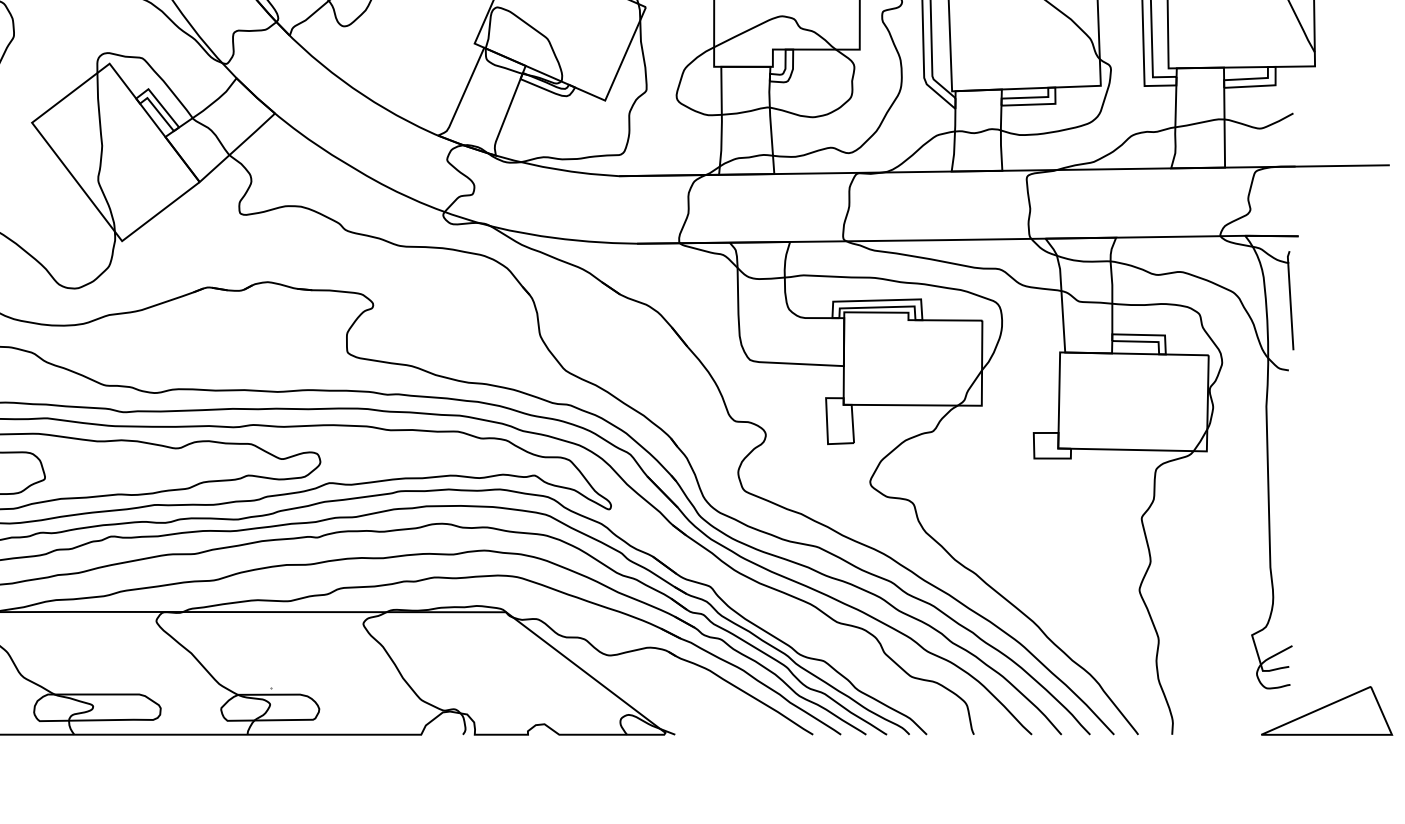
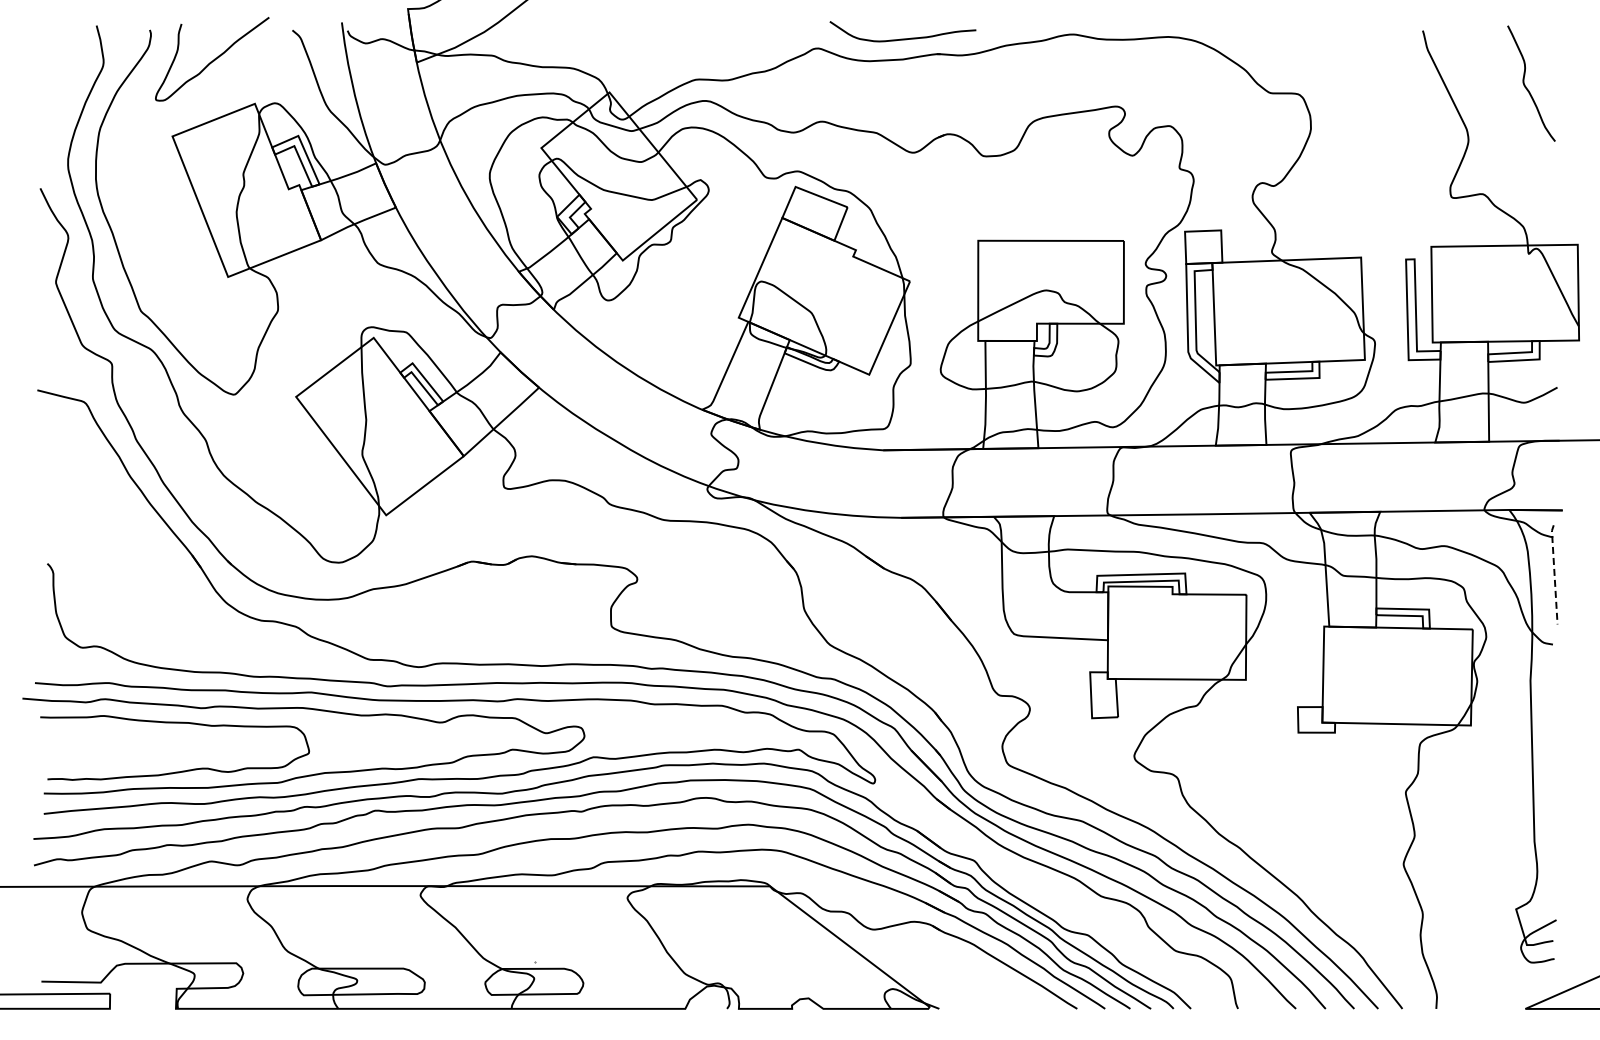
line: (1290, 300) -> (1554, 574), solid -> dashed

